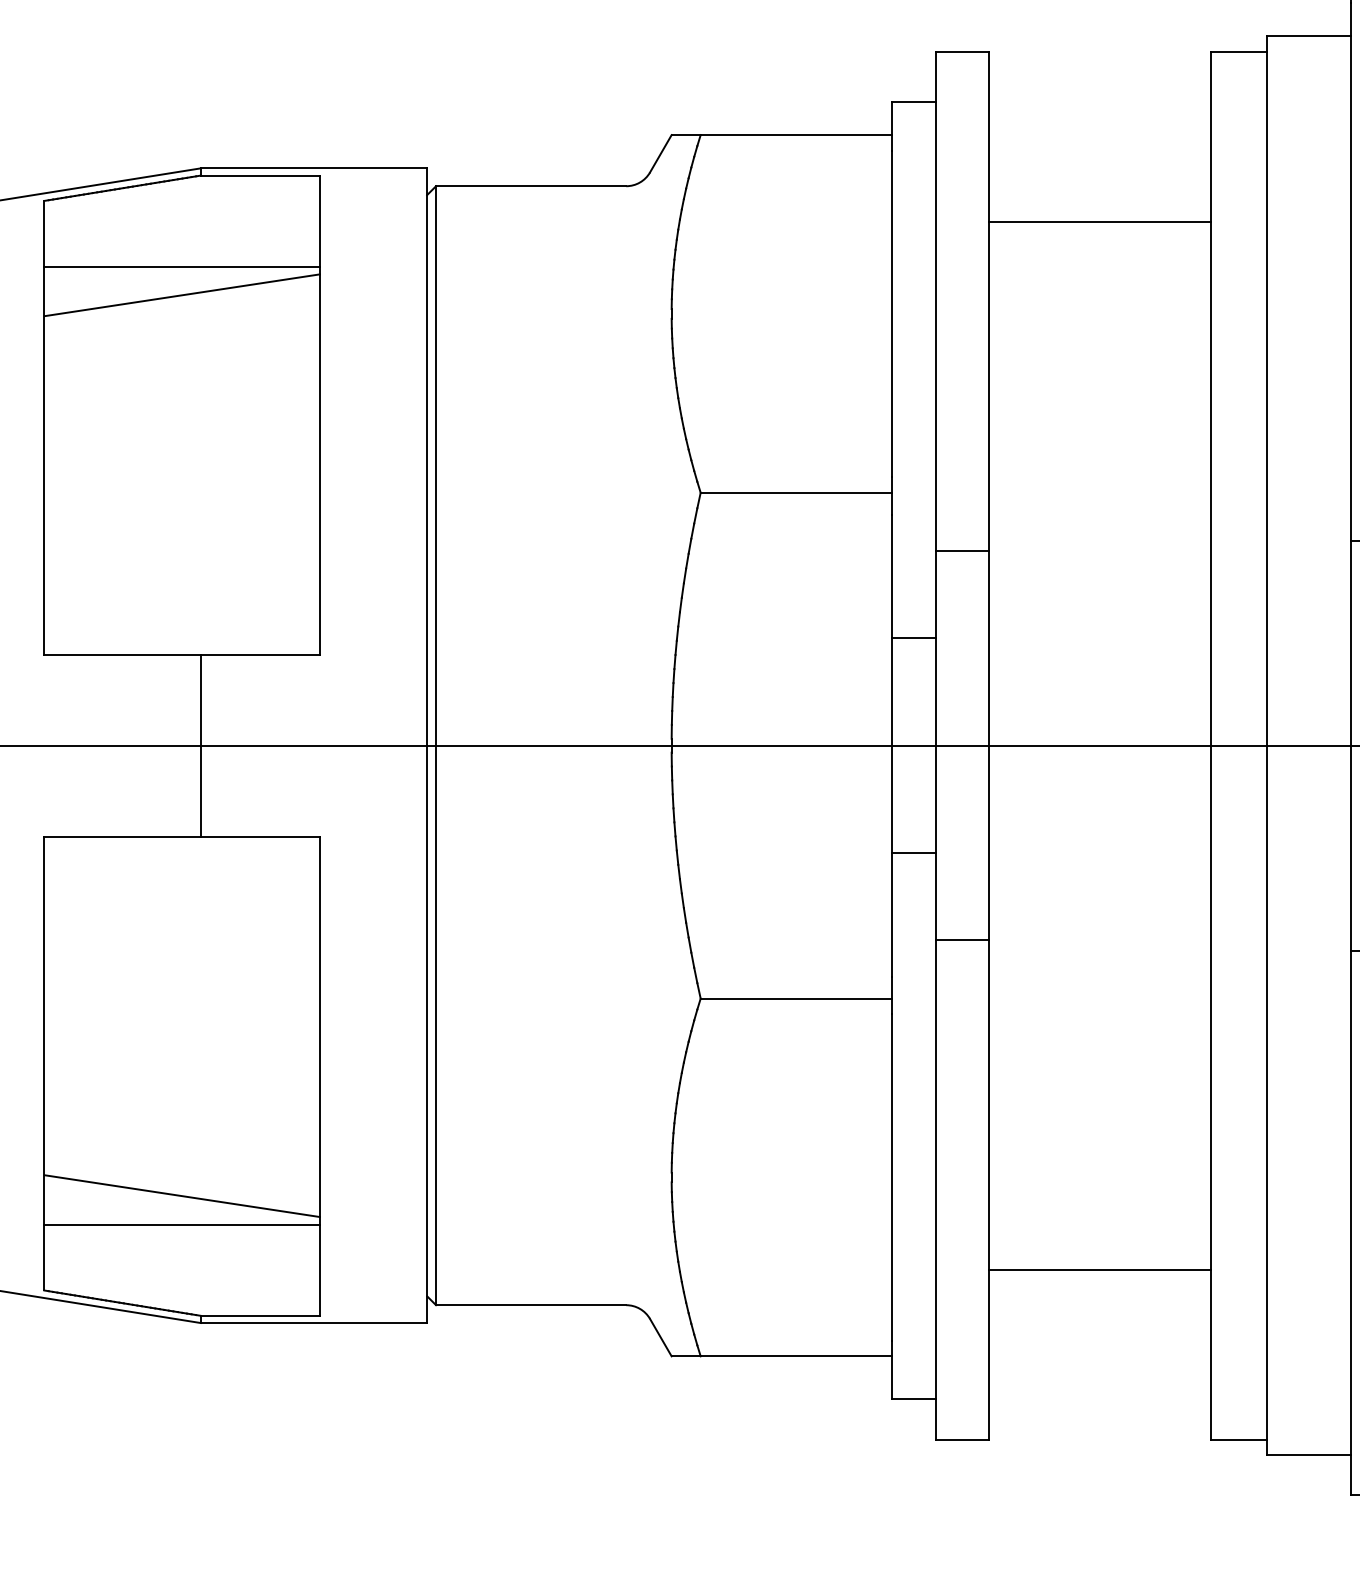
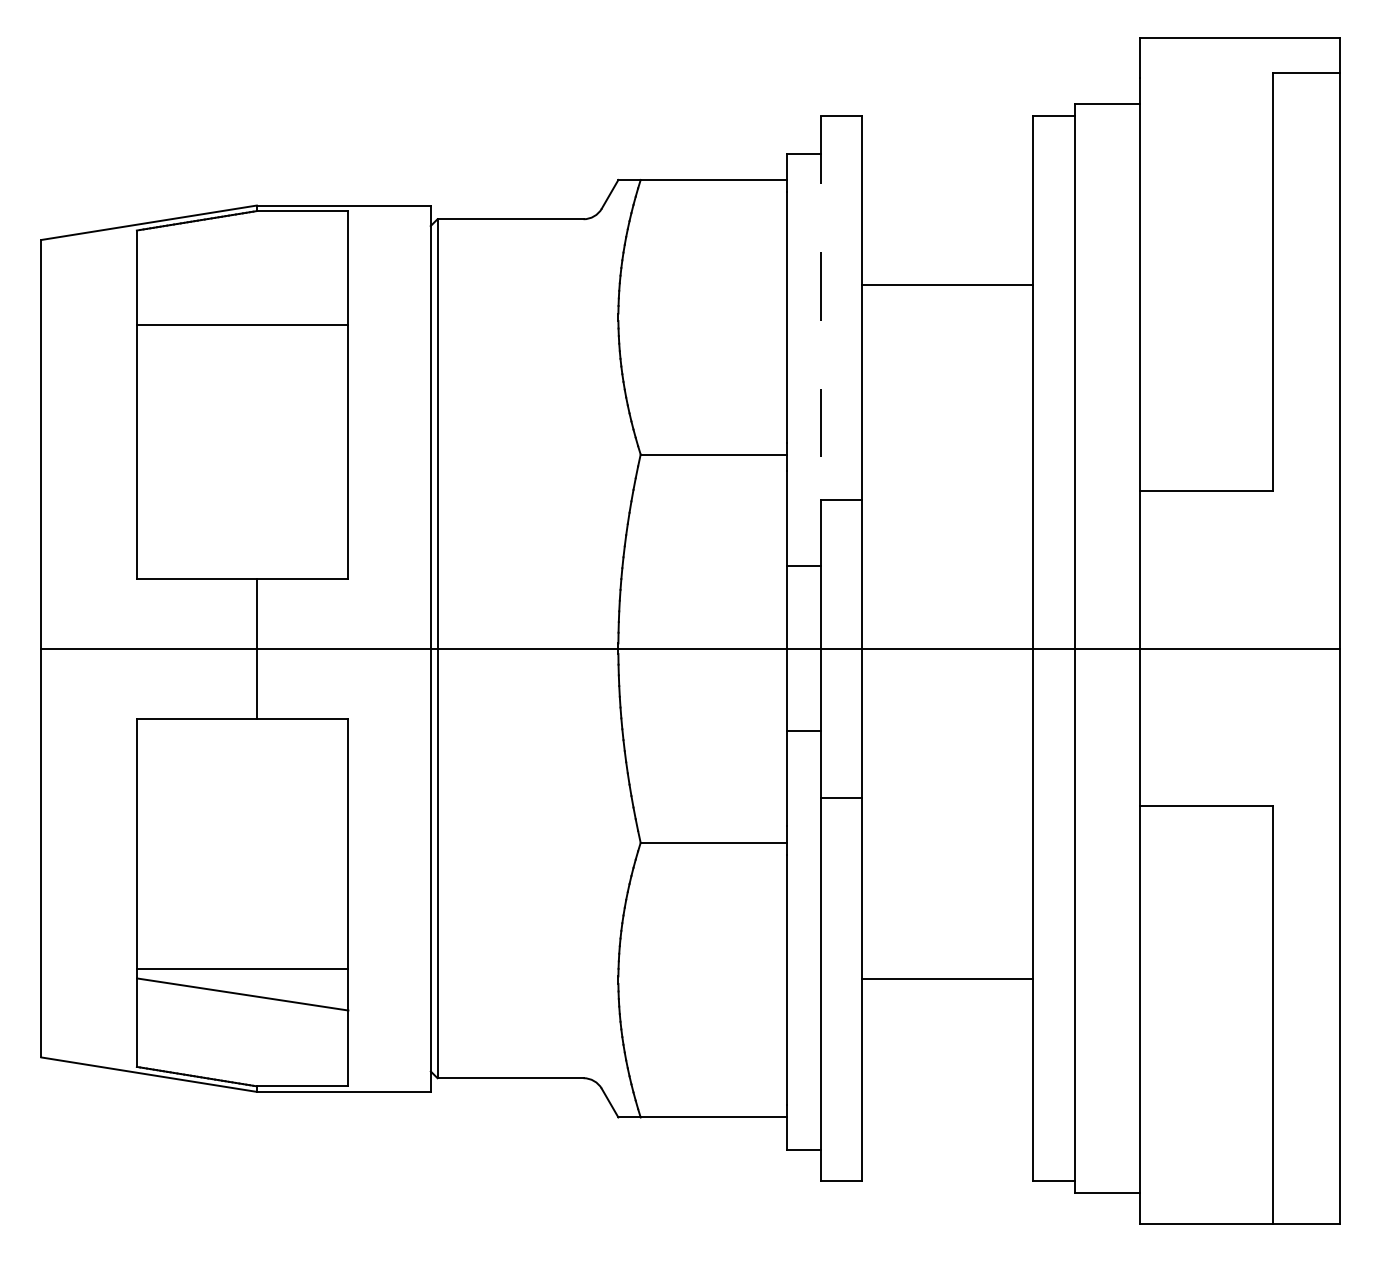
line: (1100, 221) -> (947, 285), moved
line: (181, 267) -> (242, 325), moved
line: (181, 294) -> (242, 302), removed
line: (936, 301) -> (821, 307), solid -> dashed
line: (181, 1224) -> (242, 969), moved
line: (1100, 1269) -> (947, 978), moved

